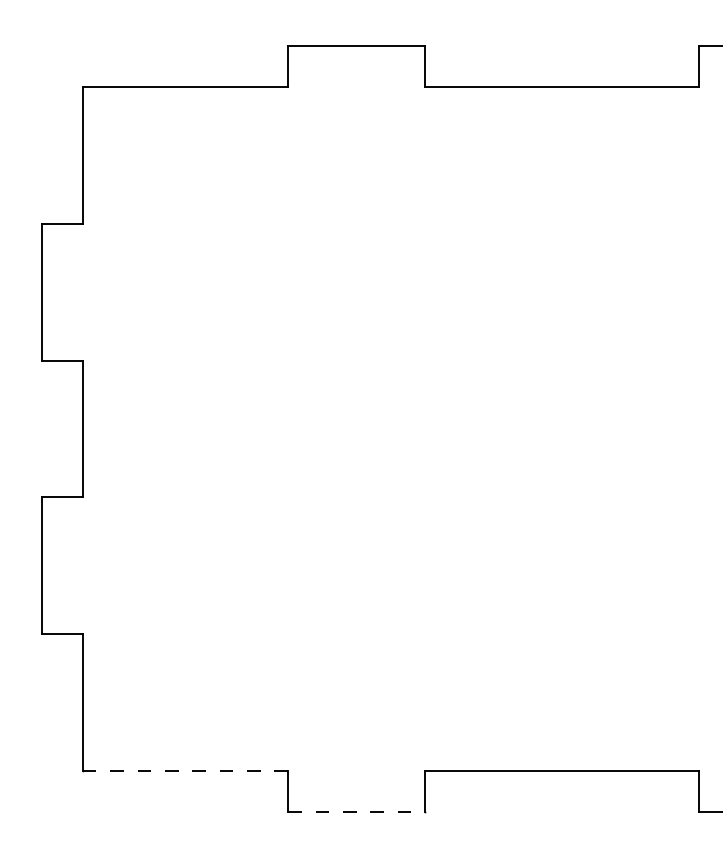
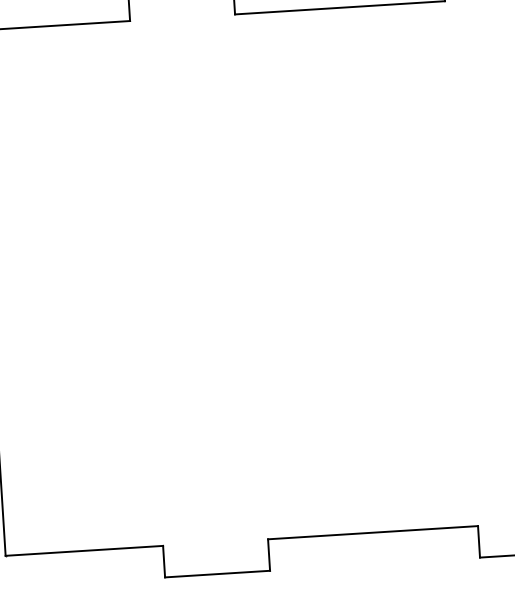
line: (185, 771) -> (84, 550), dashed -> solid
line: (357, 812) -> (218, 574), dashed -> solid

